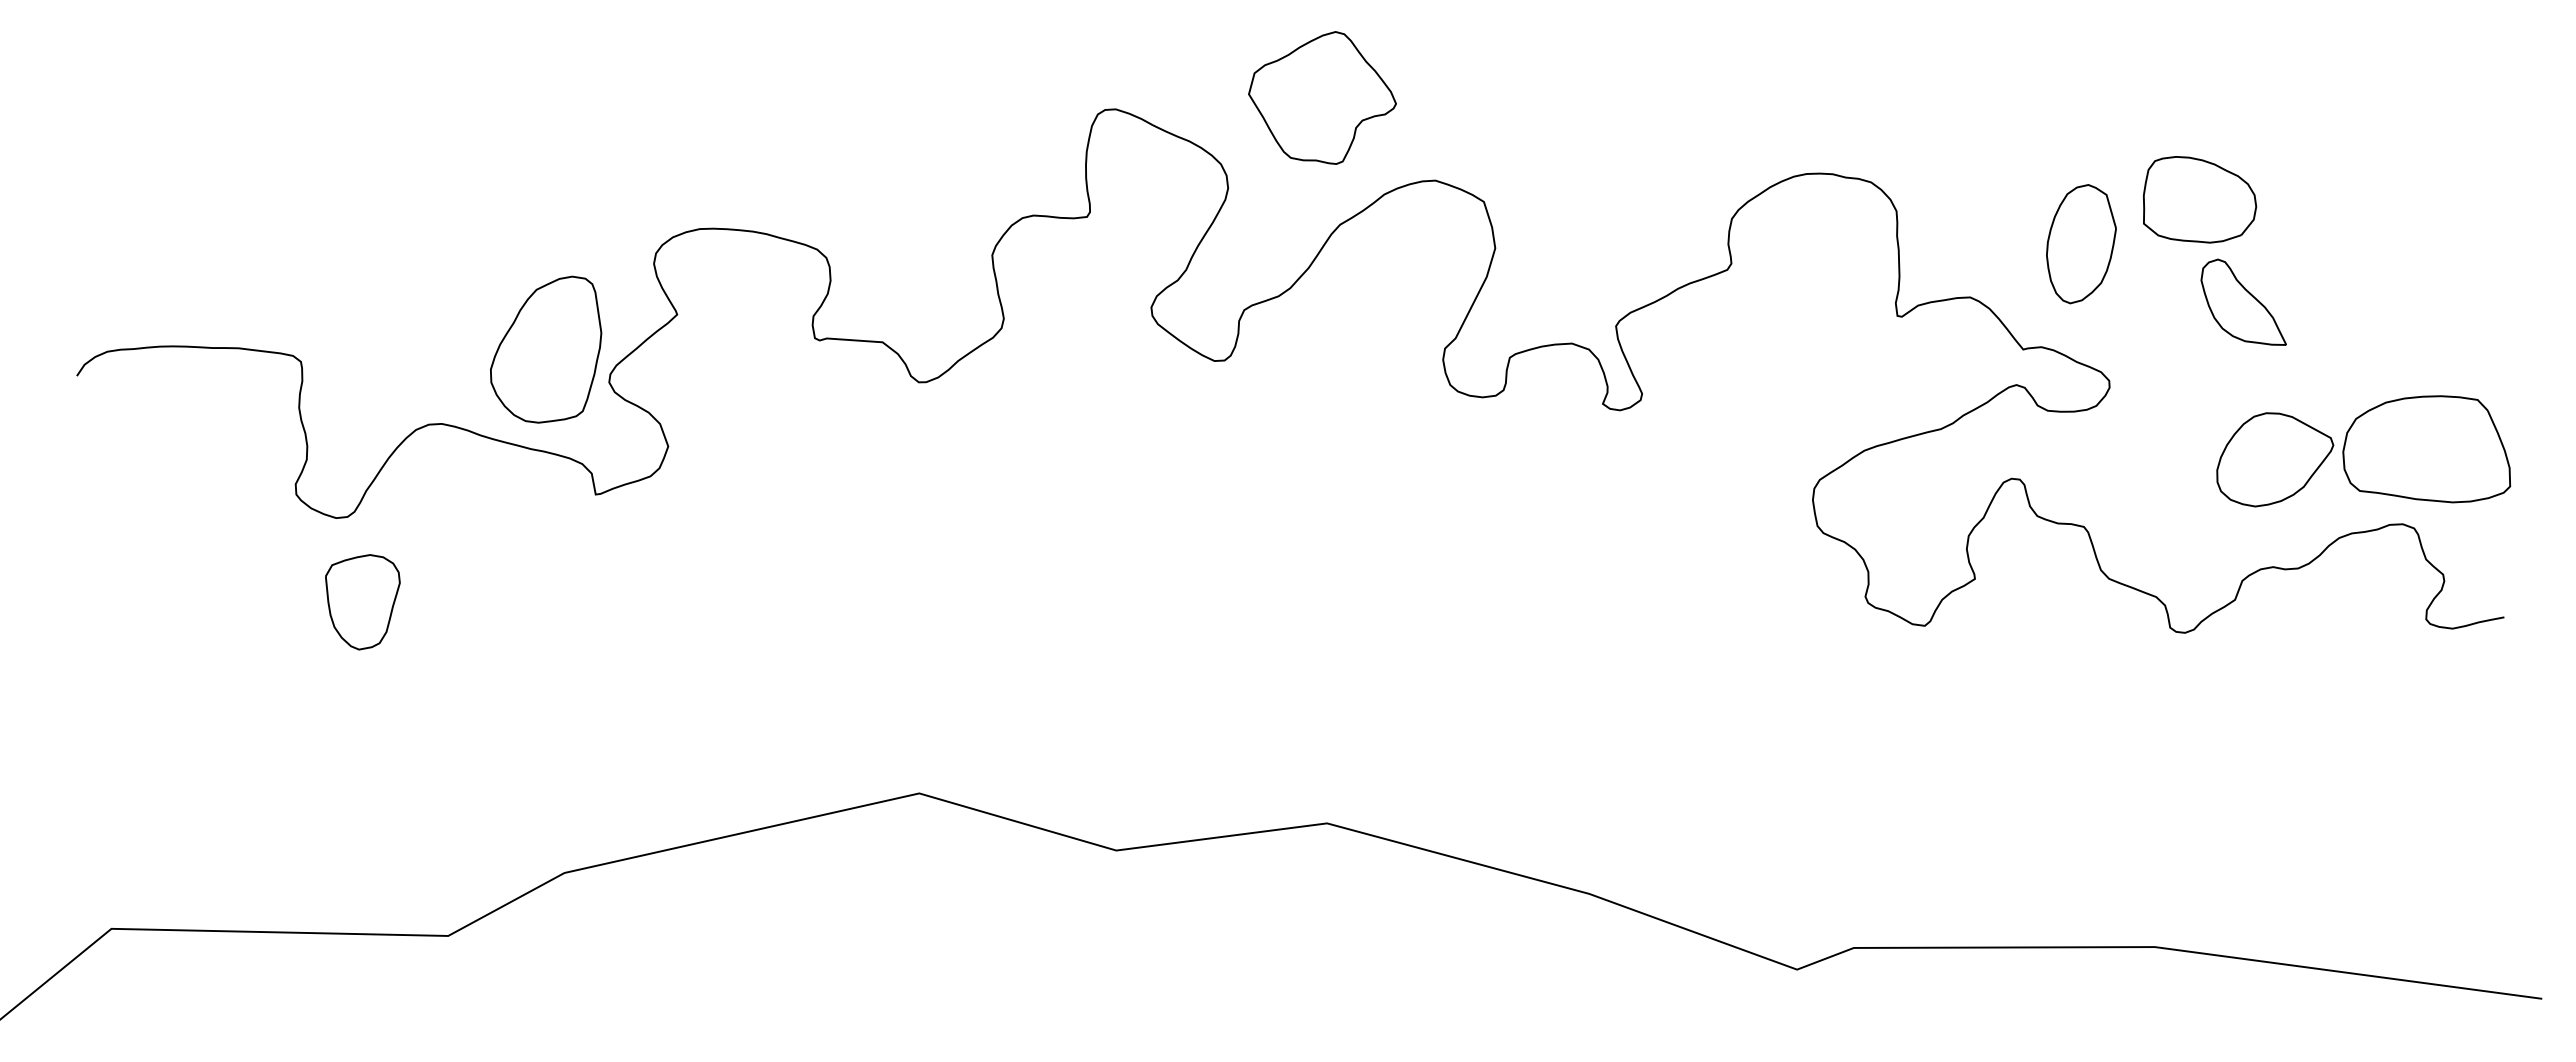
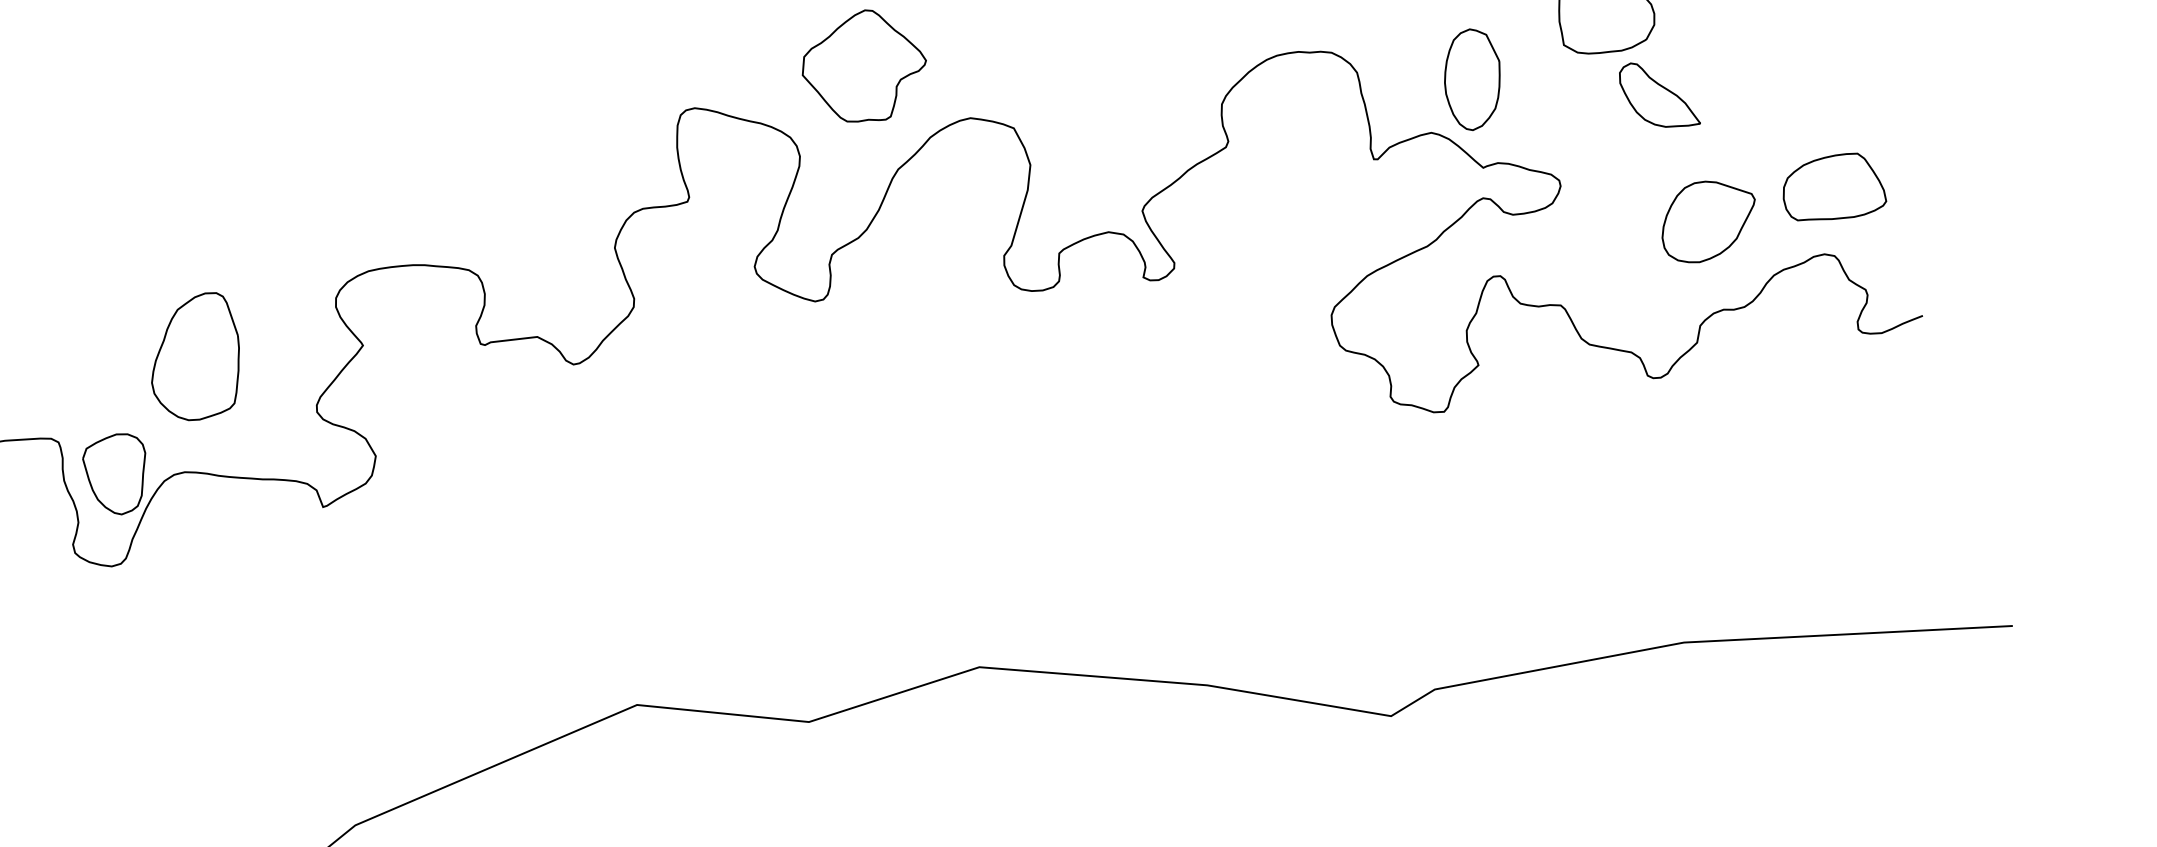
part: (2081, 244) -> (1473, 79), moved
part: (546, 349) -> (195, 357), moved
part: (2426, 448) -> (1832, 187), size x0.71
part: (362, 602) -> (117, 474), moved

